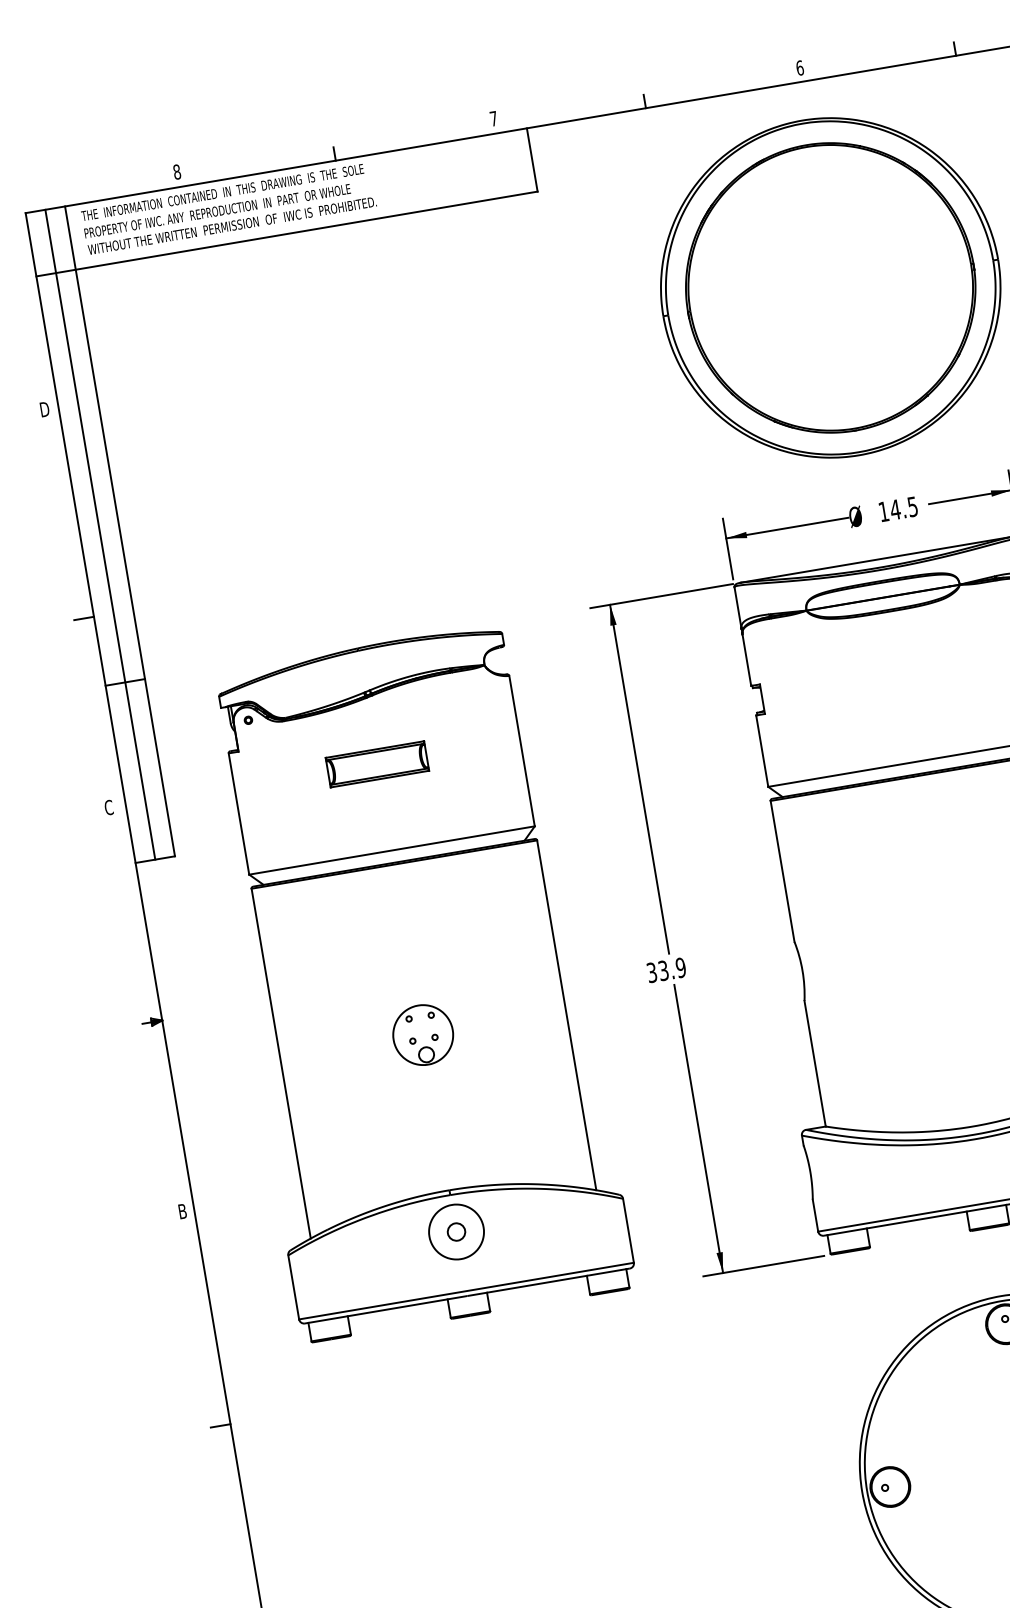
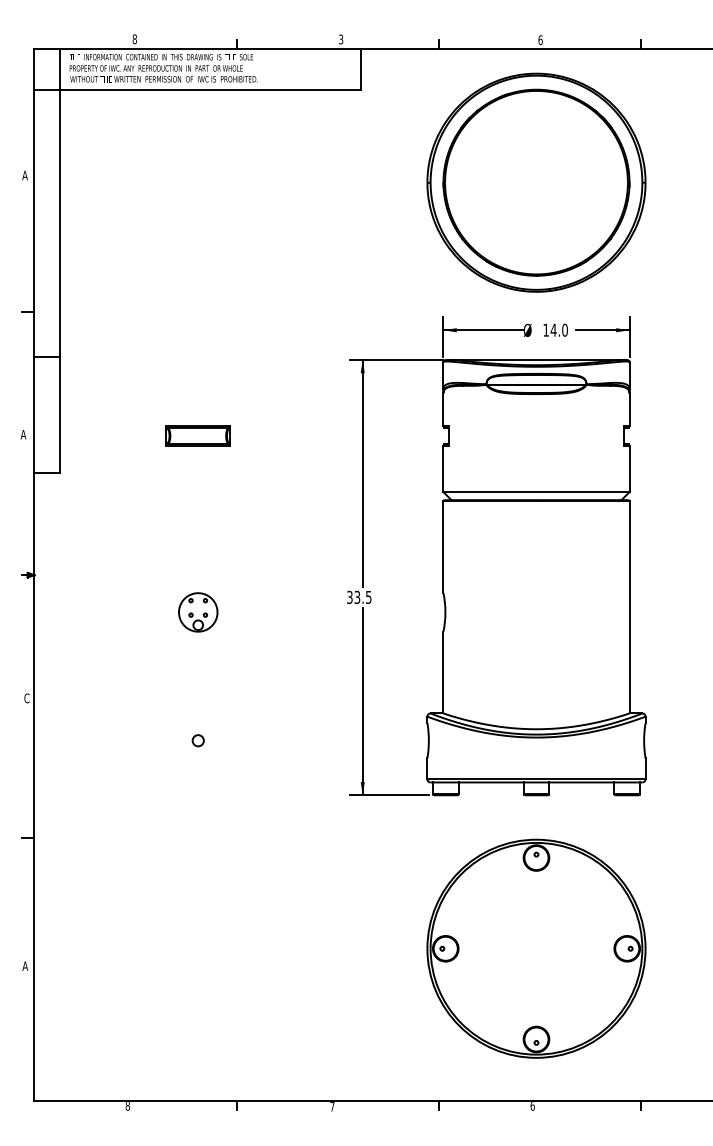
text: (494, 118) -> (341, 39), 7 -> 3
text: (44, 409) -> (25, 175), D -> A
text: (911, 505) -> (564, 329), 14.5 -> 14.0
line: (100, 534) -> (47, 260), removed
text: (108, 807) -> (23, 434), C -> A
text: (680, 966) -> (368, 596), 33.9 -> 33.5
part: (414, 981) -> (198, 577), removed
text: (181, 1211) -> (26, 698), B -> C

